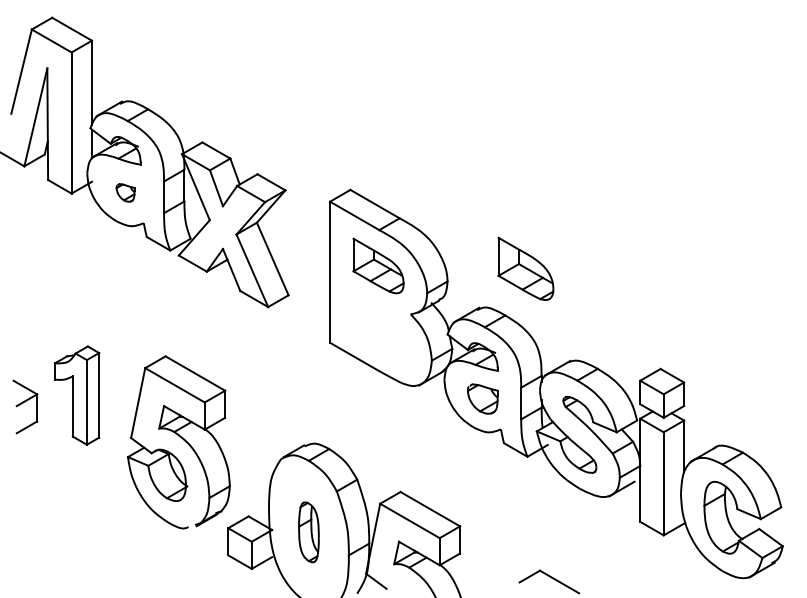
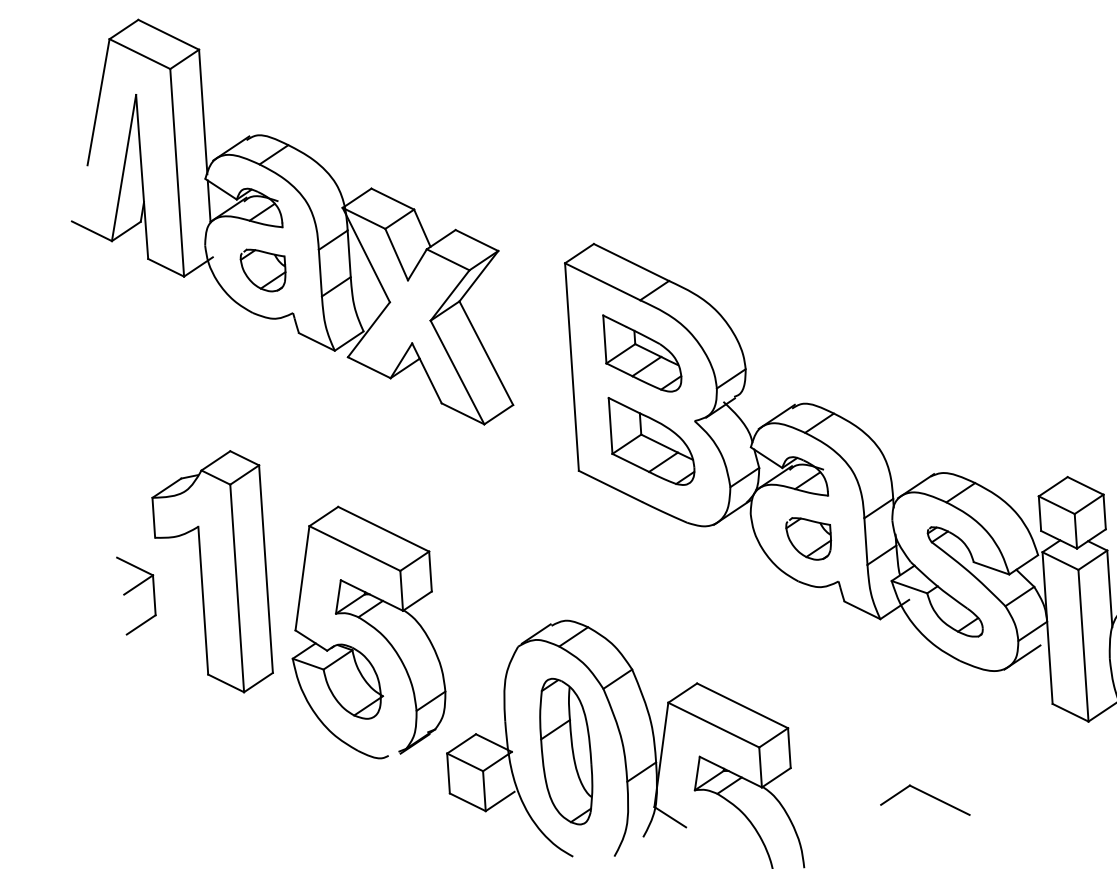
part: (125, 192) -> (263, 269), size x1.67
part: (525, 268) -> (651, 440), moved
part: (76, 395) -> (210, 573), size x1.67
part: (308, 532) -> (565, 752), size x1.67

